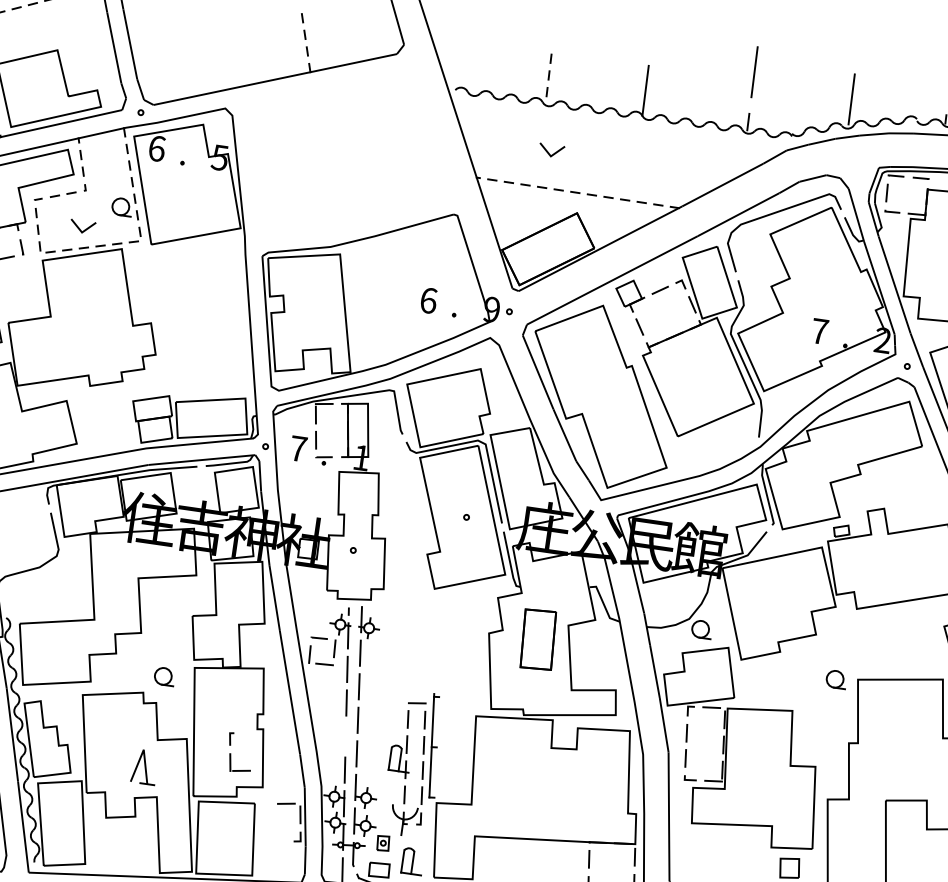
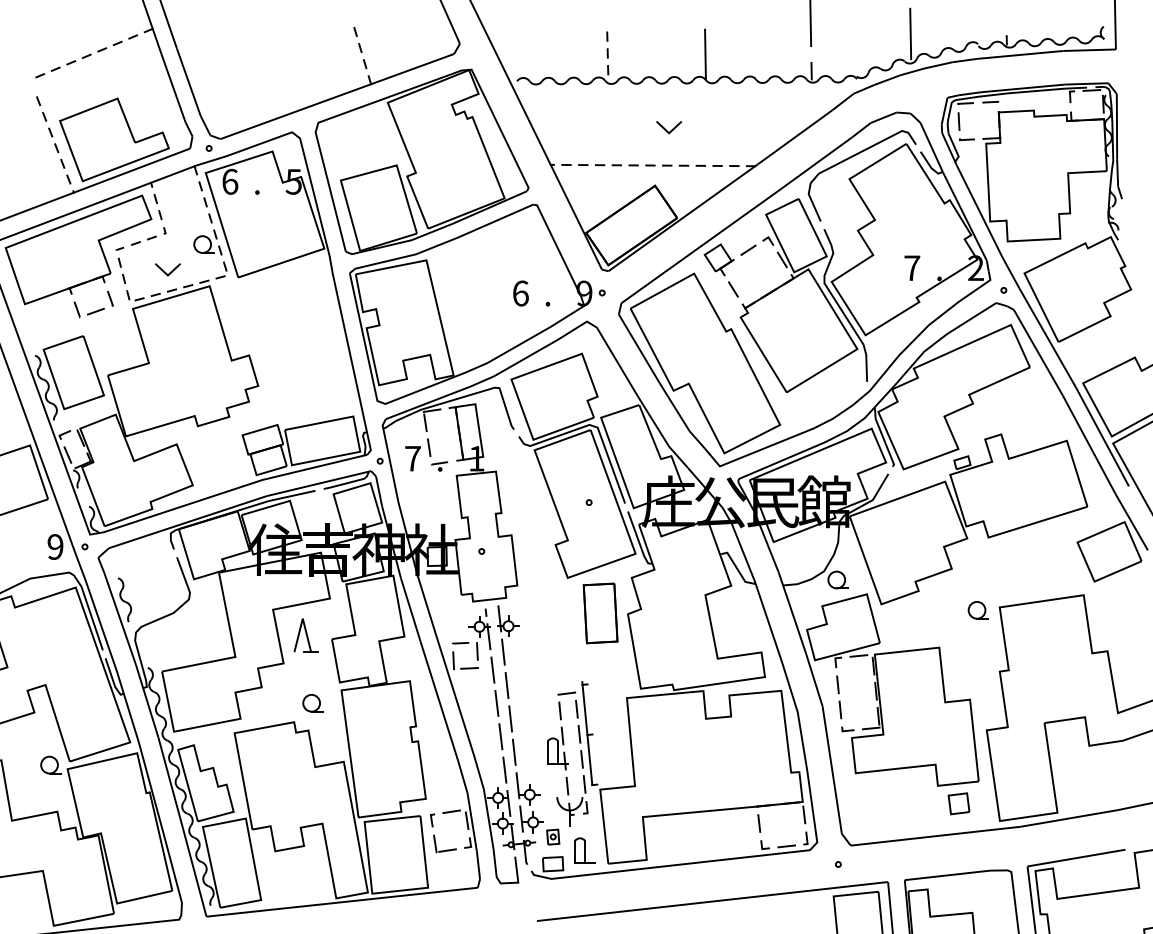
line: (553, 152) -> (671, 129), moved
part: (349, 155) -> (421, 161), added
part: (538, 639) -> (600, 613), moved
line: (345, 736) -> (500, 736), added
part: (231, 755) -> (435, 836), moved
part: (144, 766) -> (305, 635), moved

